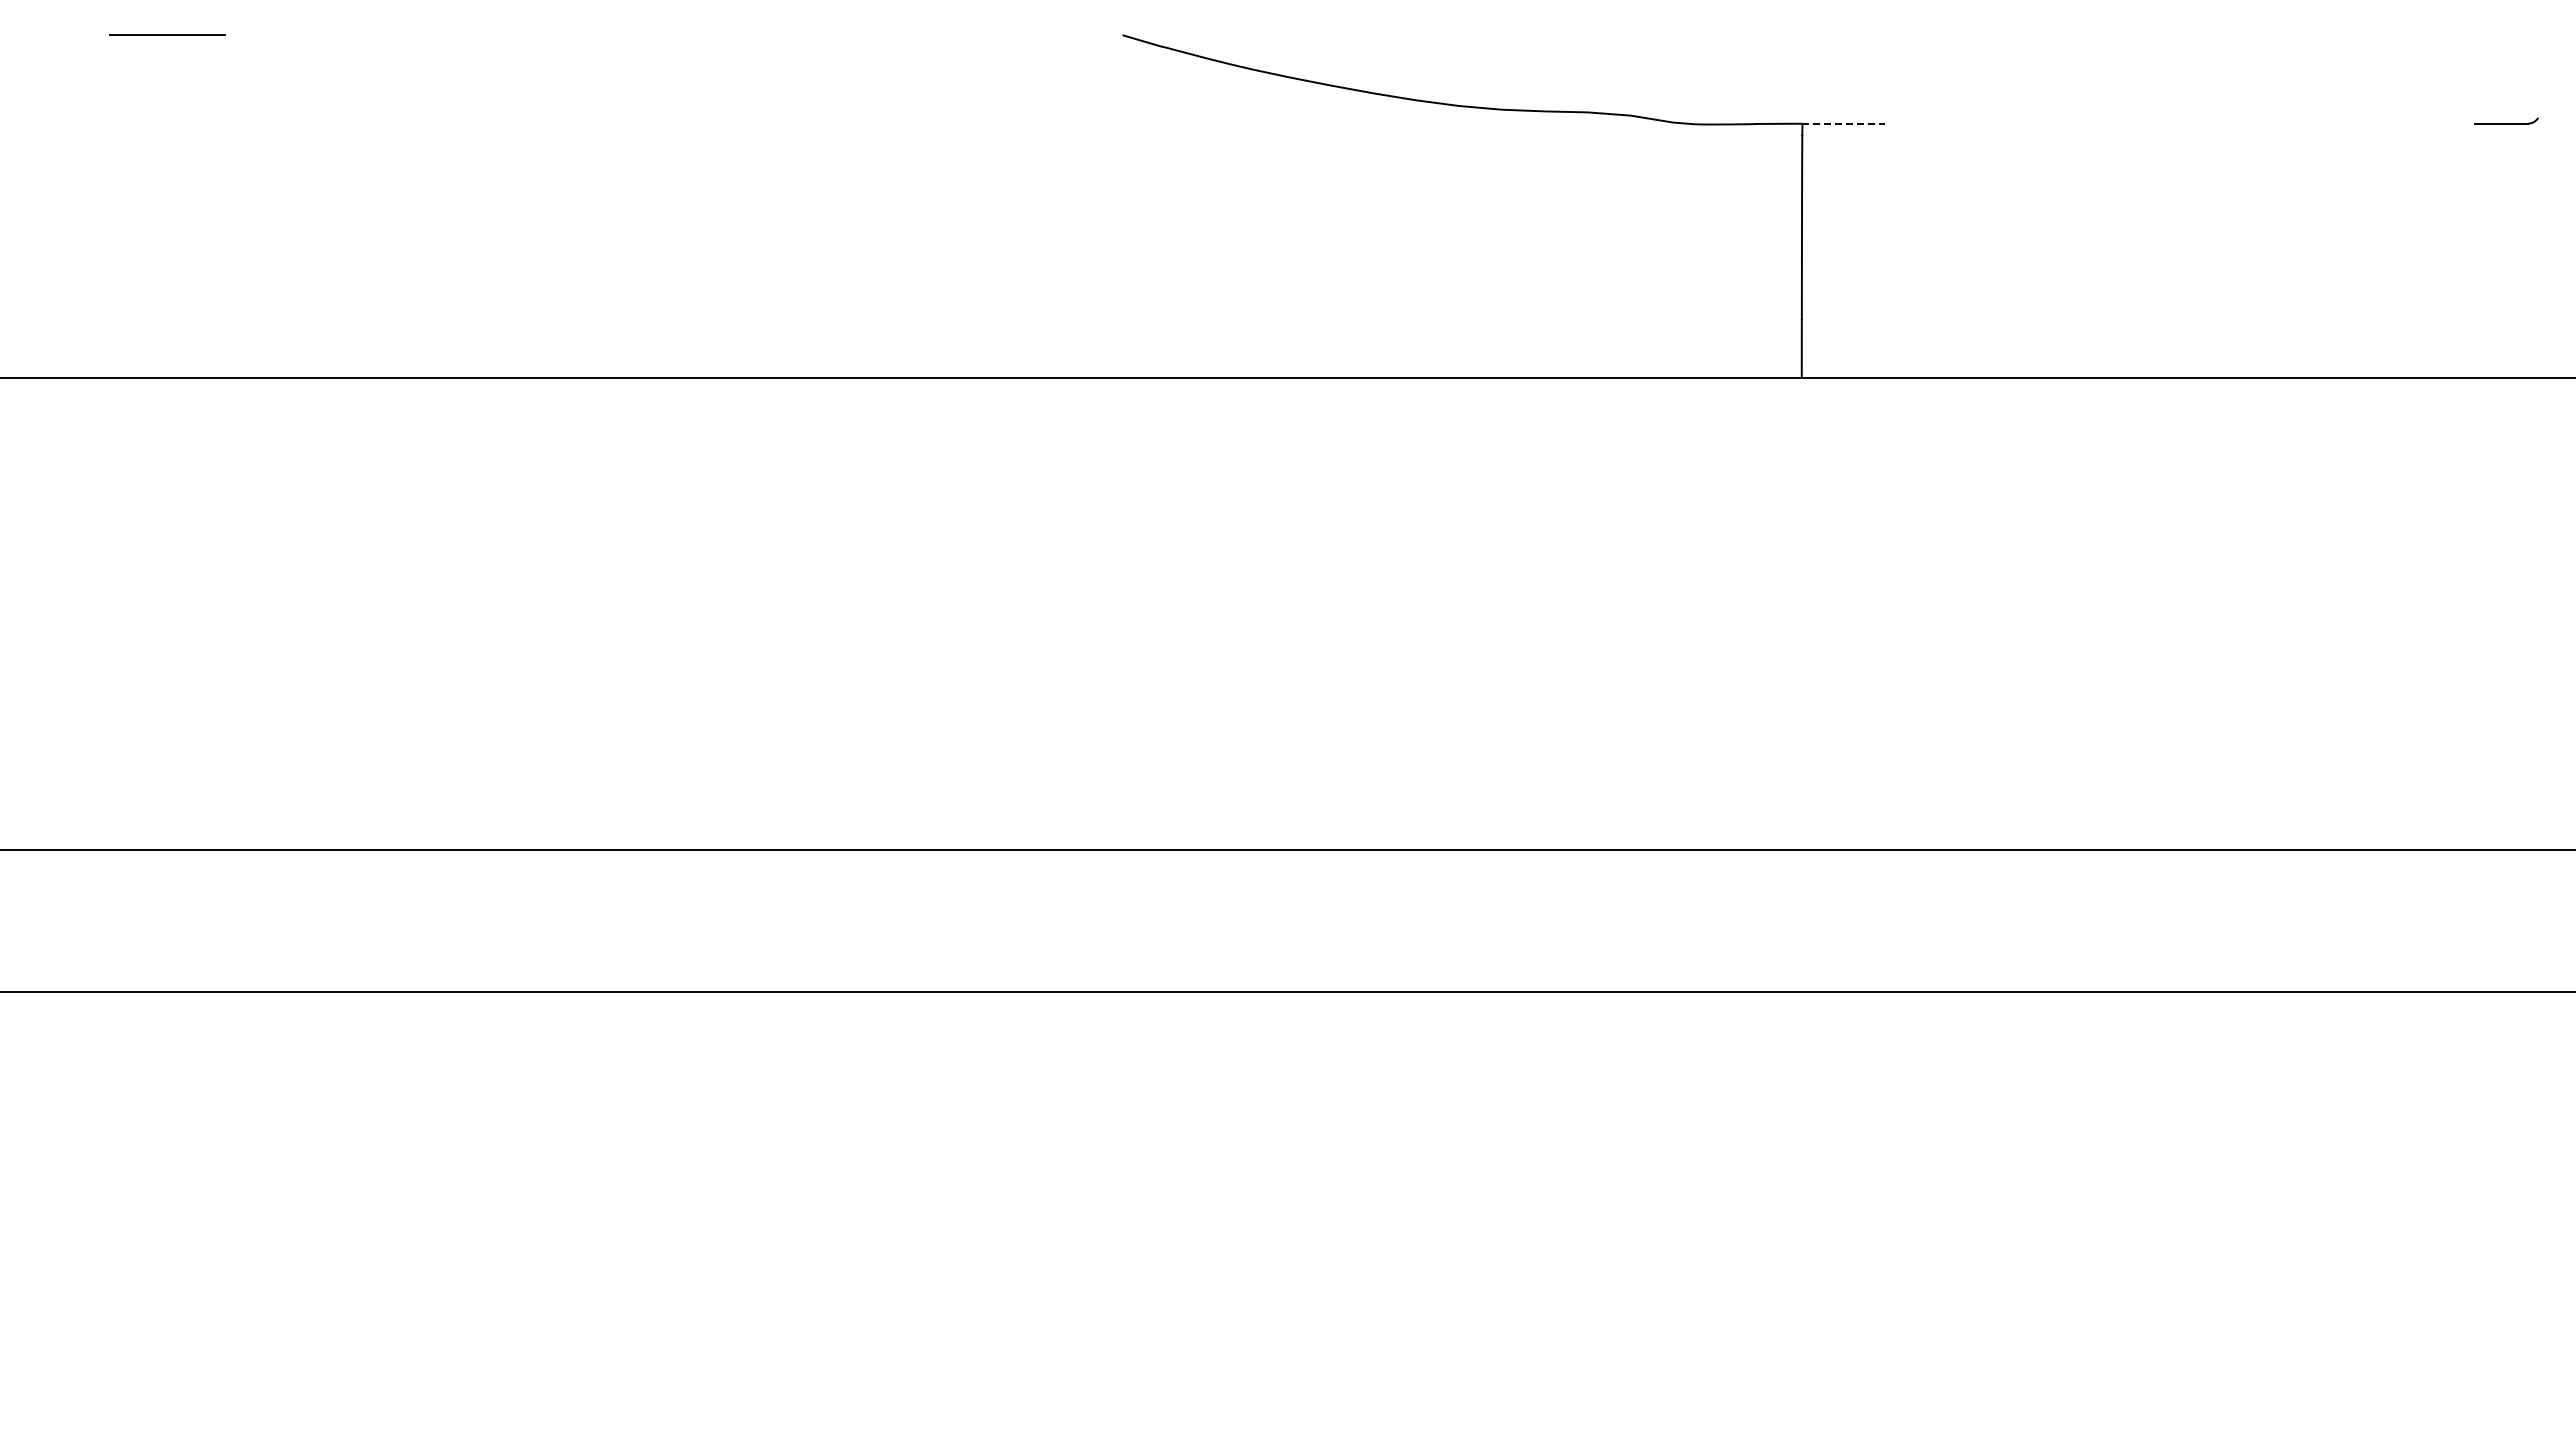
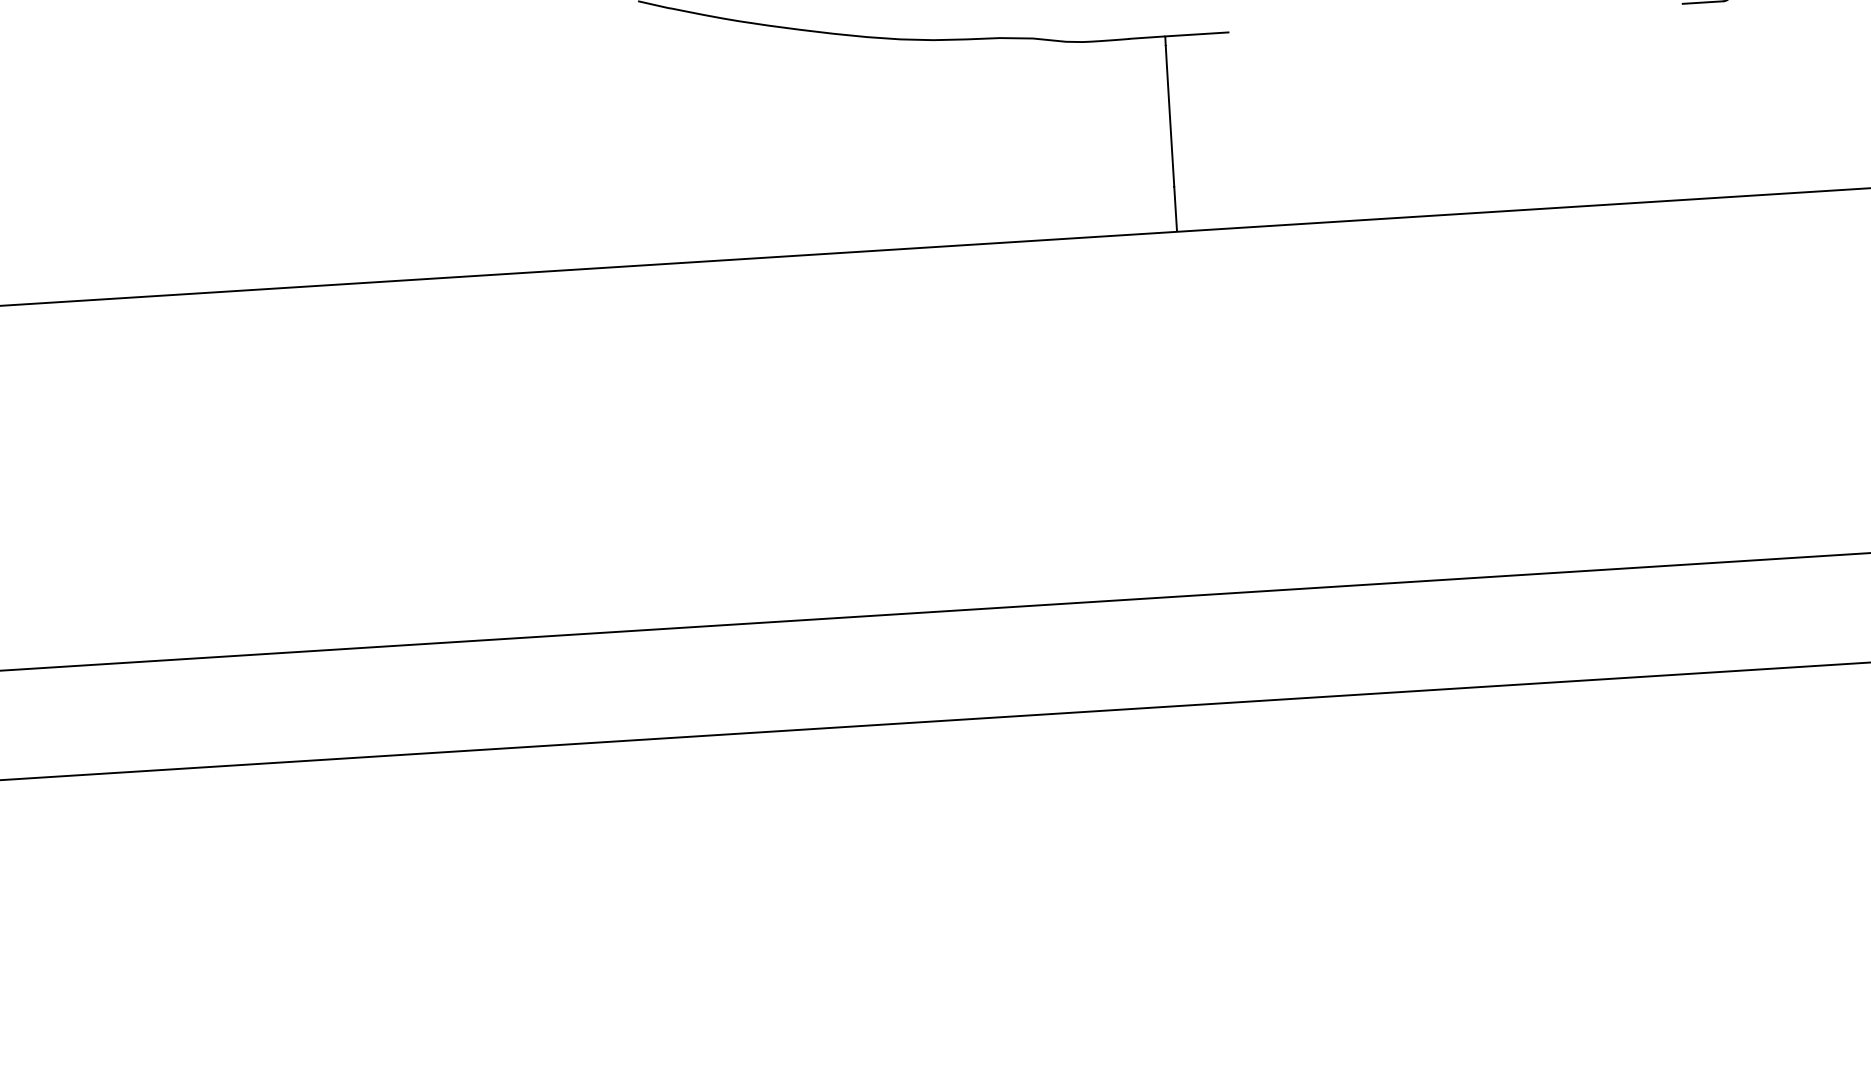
line: (1844, 123) -> (1197, 34), dashed -> solid

